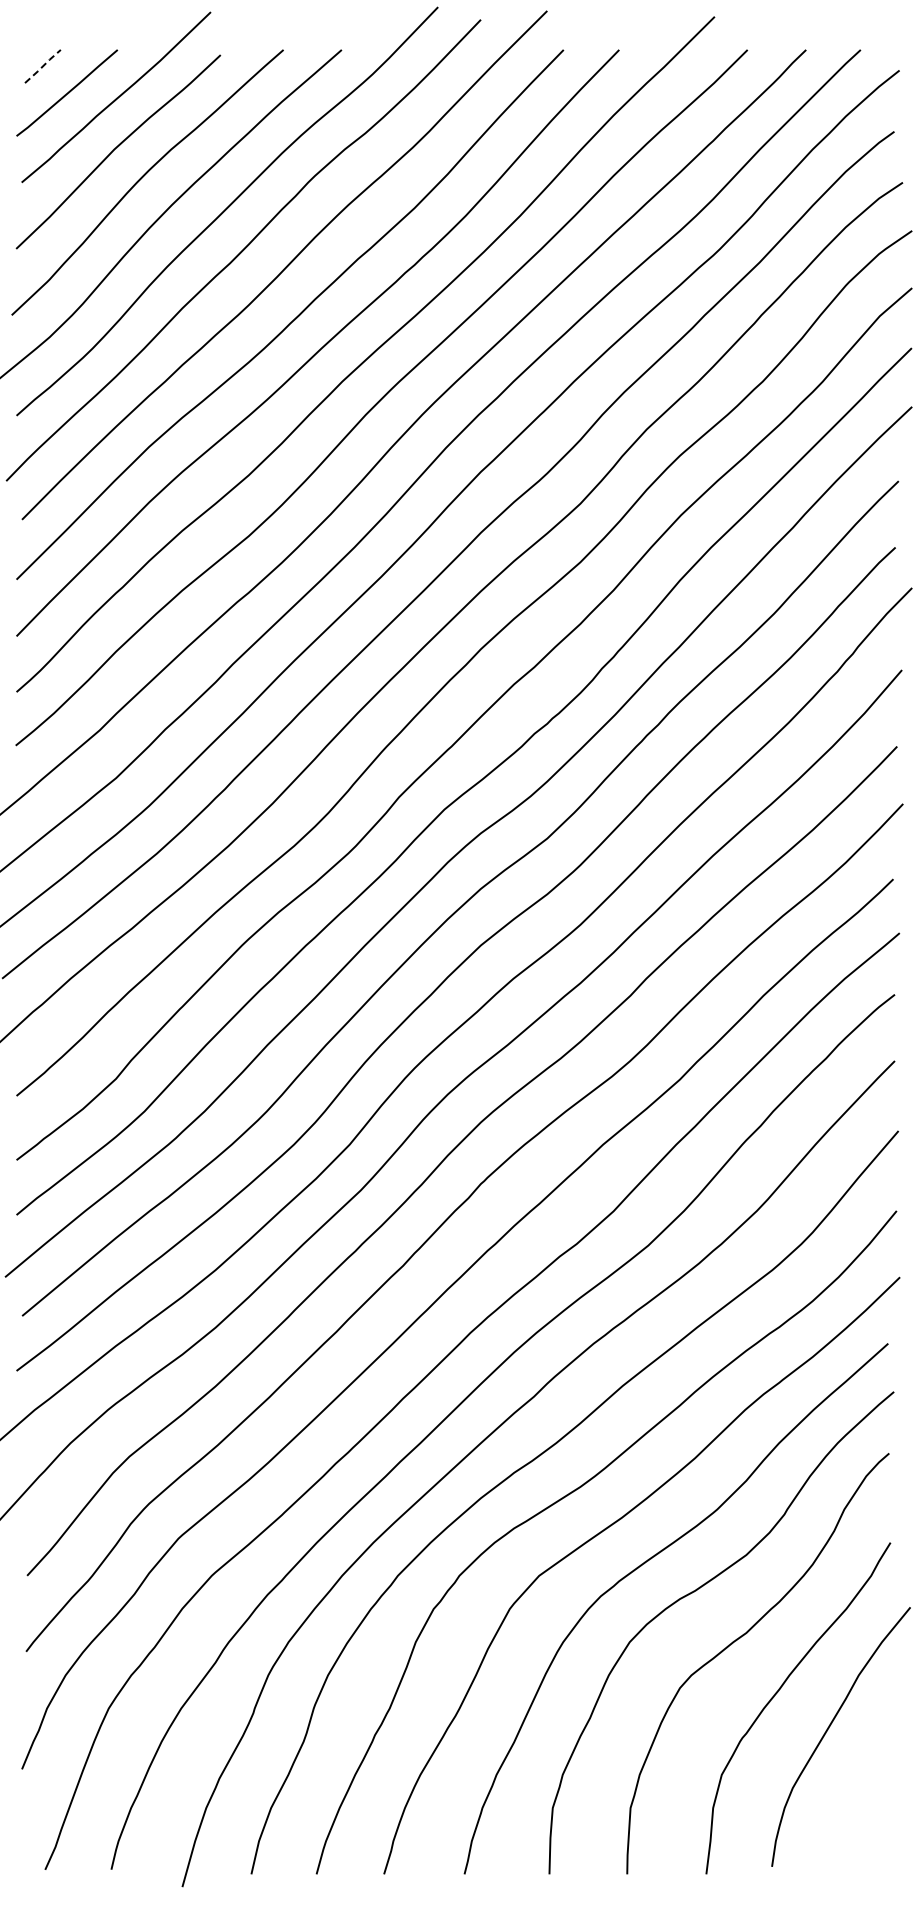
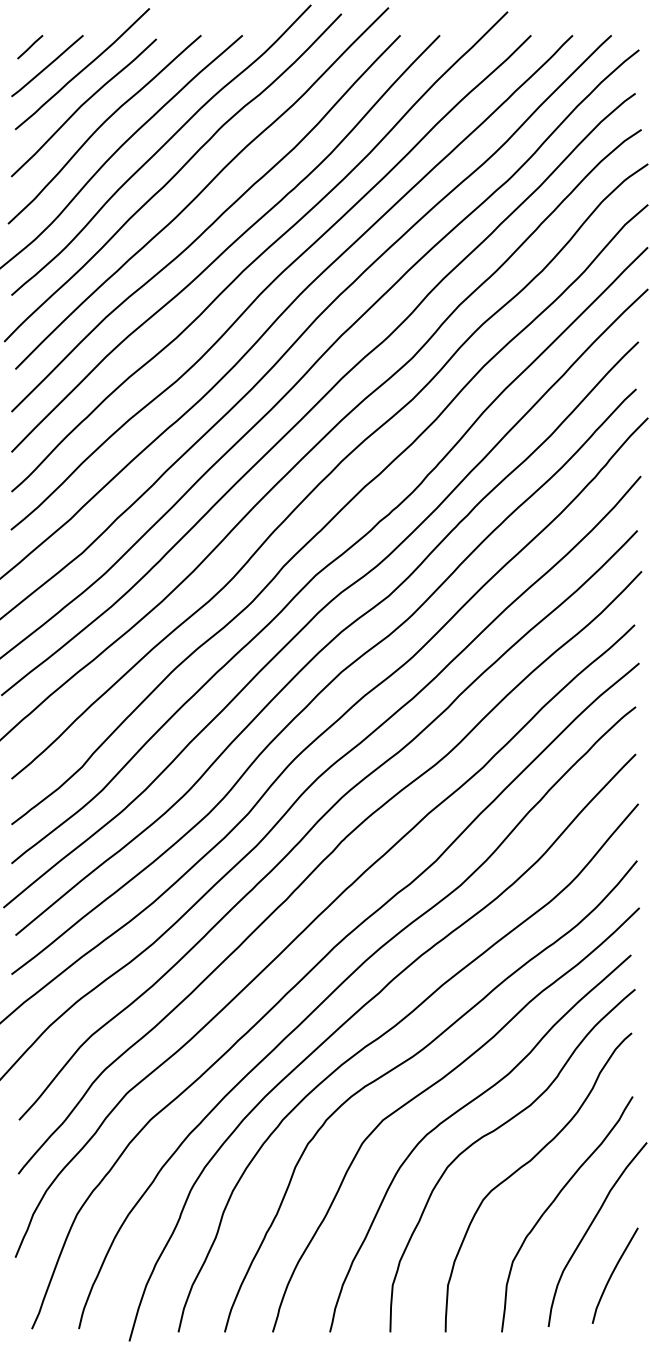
line: (42, 66) -> (29, 47), dashed -> solid
curve: (862, 1792) -> (612, 1274), added

